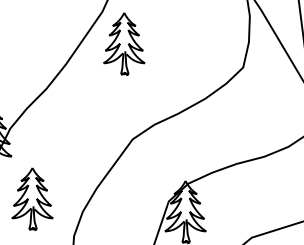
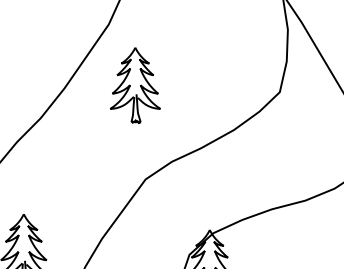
part: (124, 43) -> (135, 84), moved

